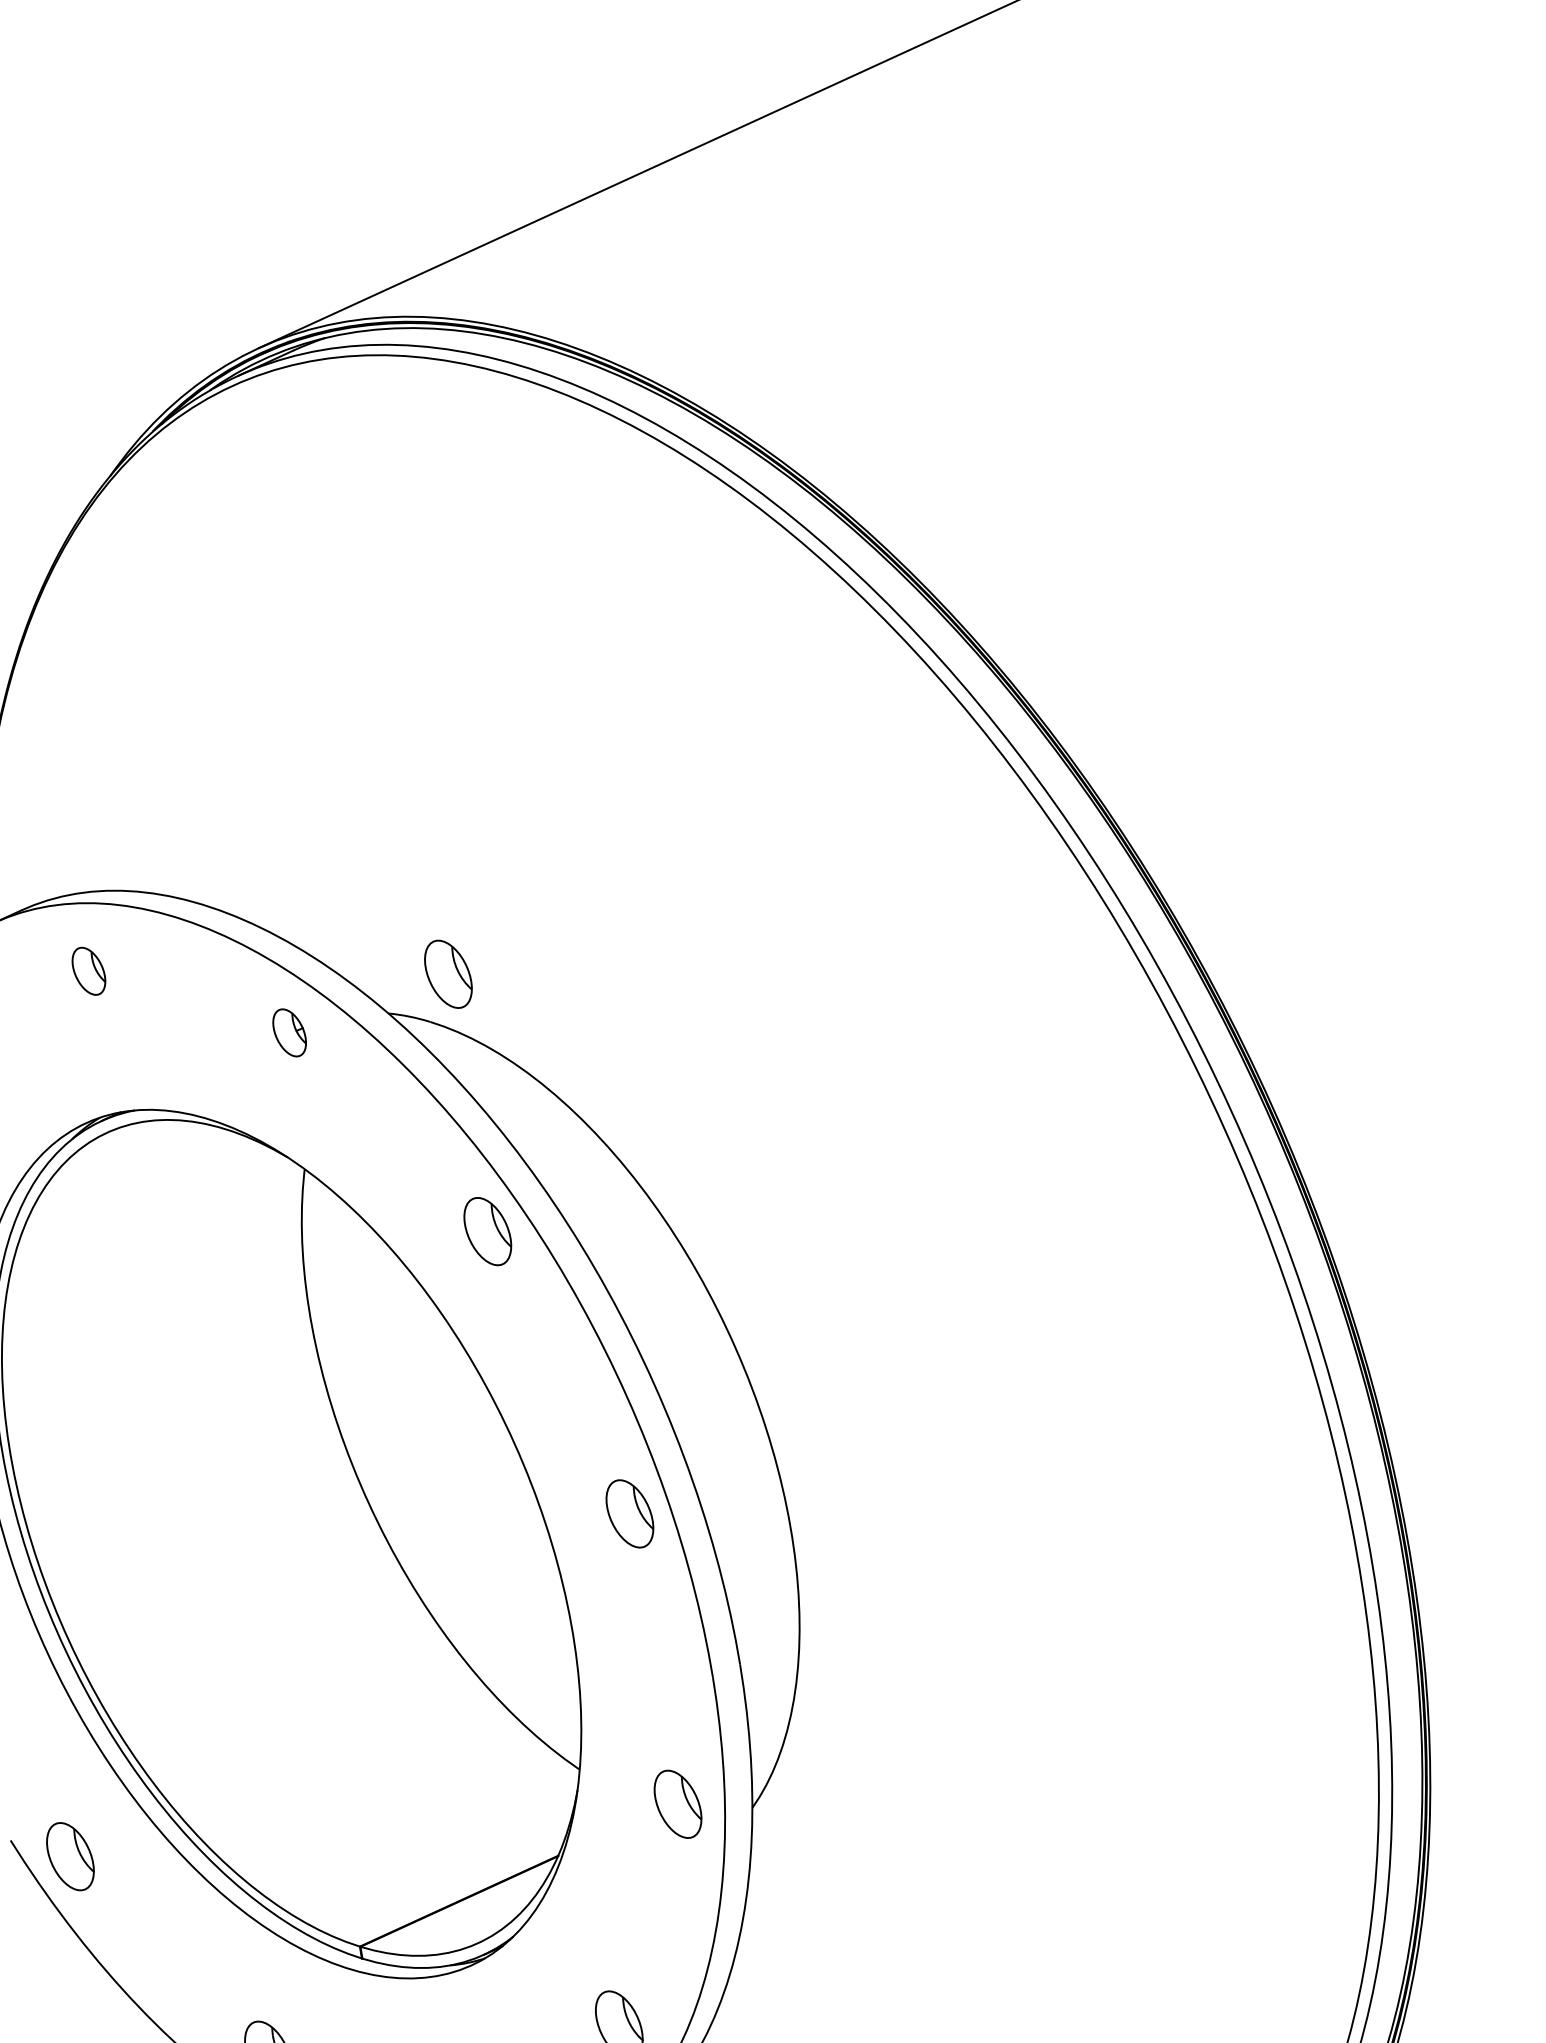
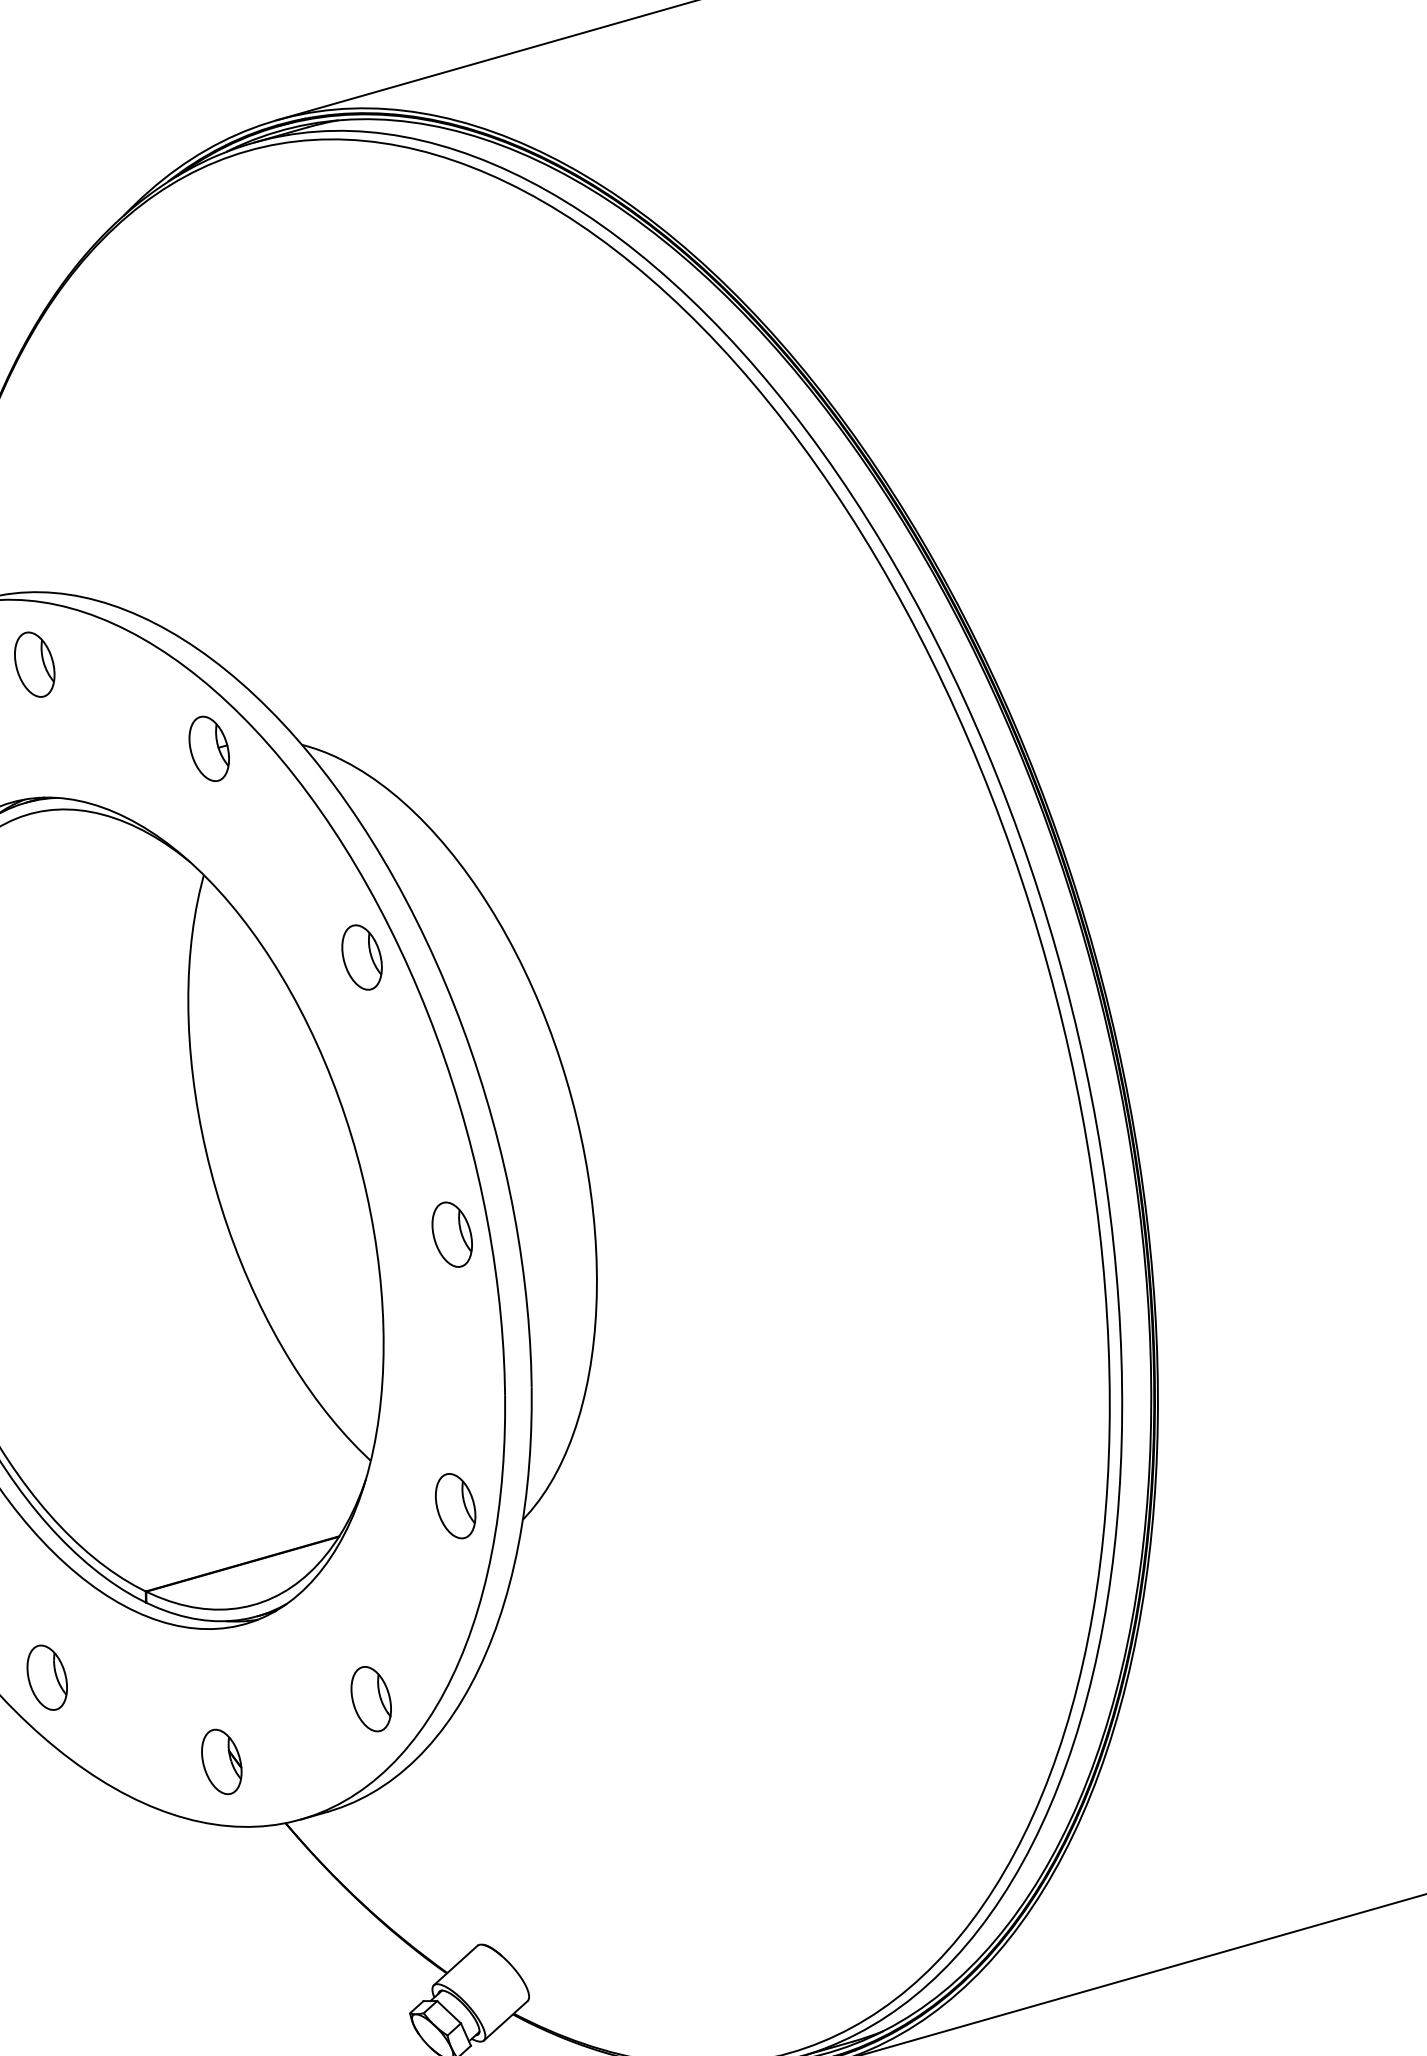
part: (88, 971) -> (34, 664), size x1.43
part: (447, 974) -> (361, 717), removed
part: (288, 1032) -> (208, 748), size x1.43

